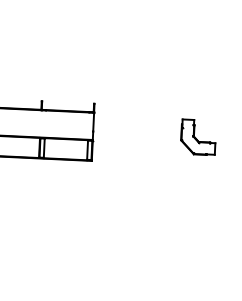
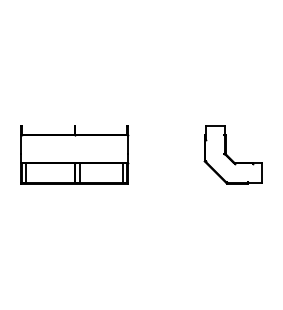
part: (197, 136) -> (232, 154), size x1.67

